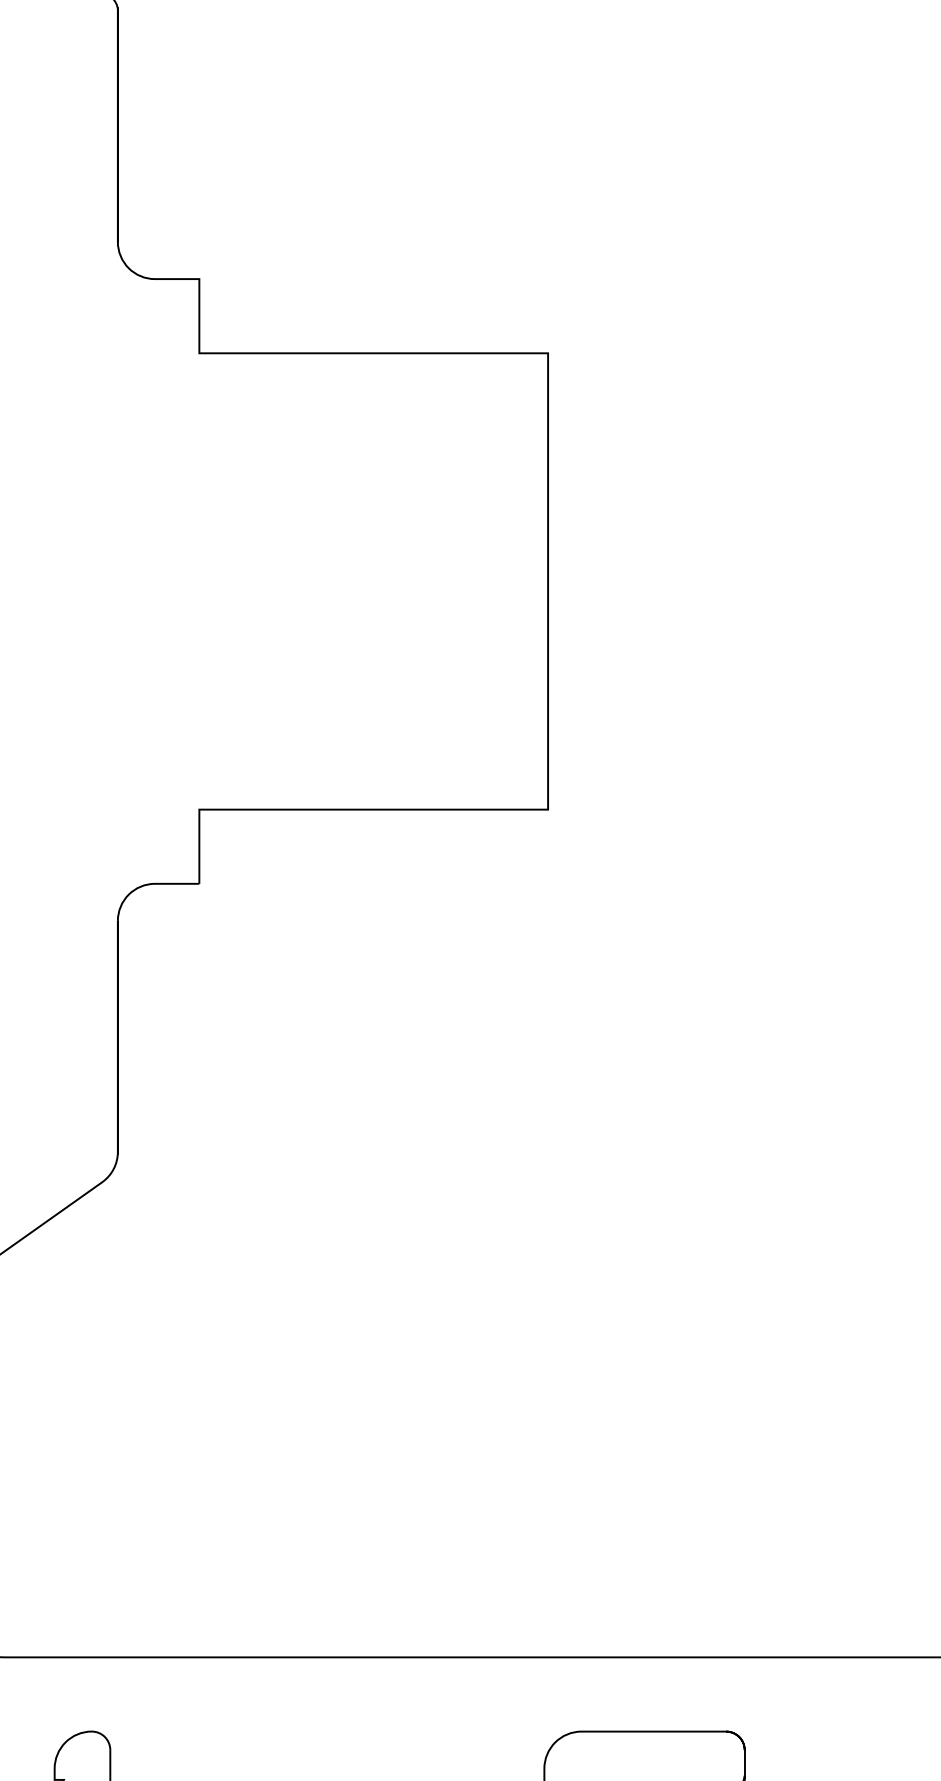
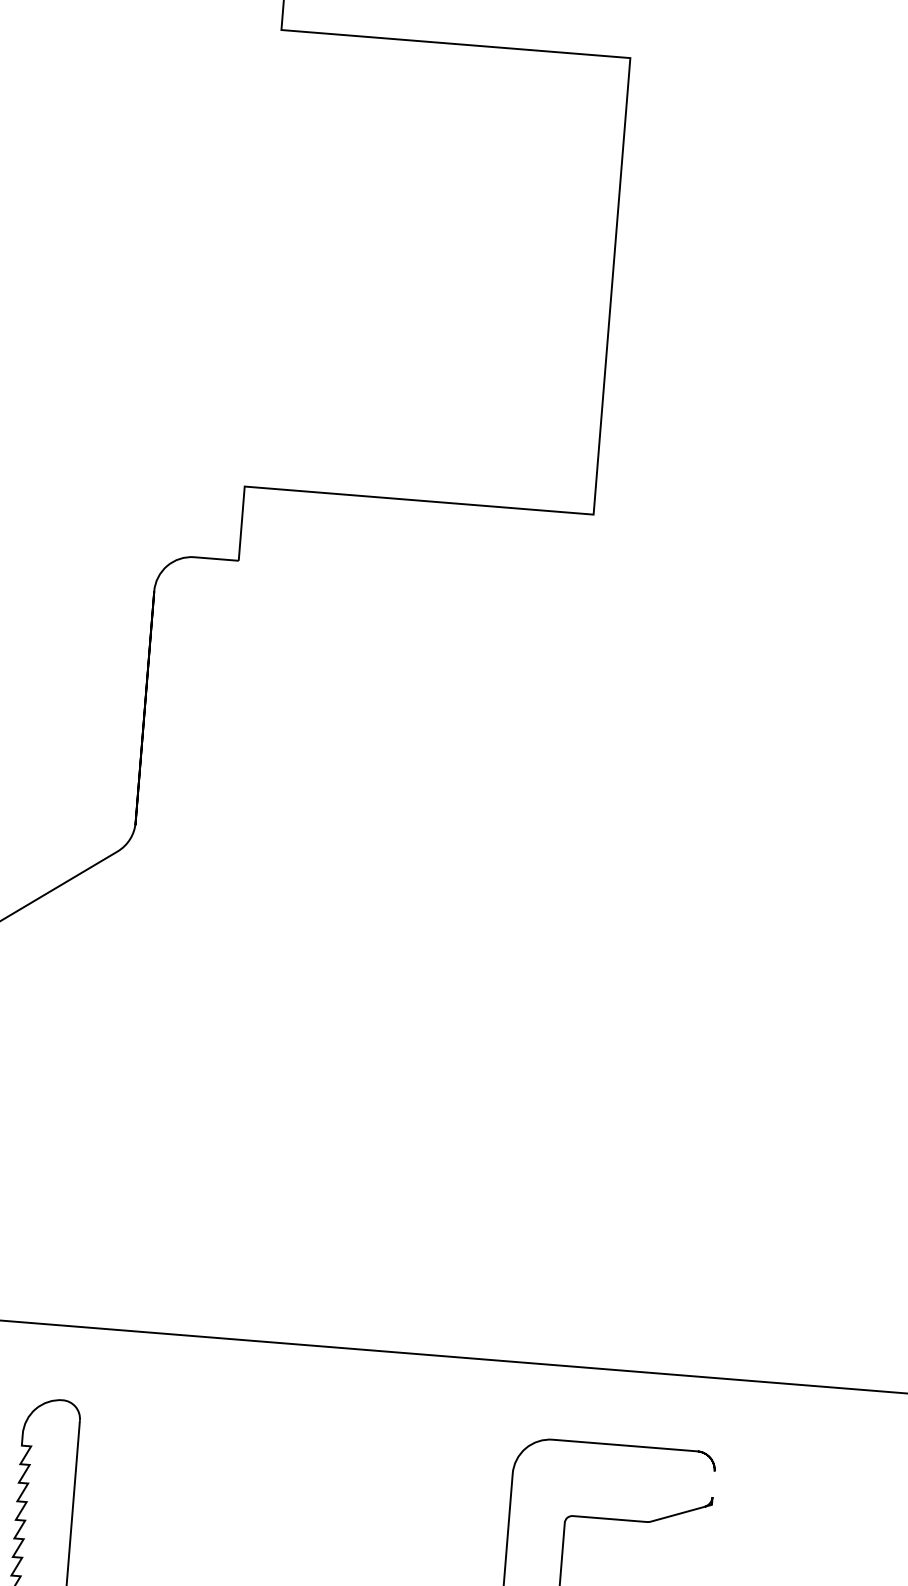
line: (744, 1762) -> (713, 1483), removed

